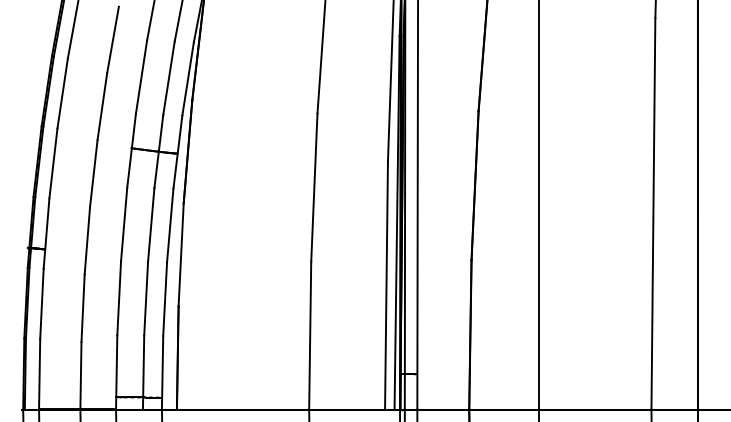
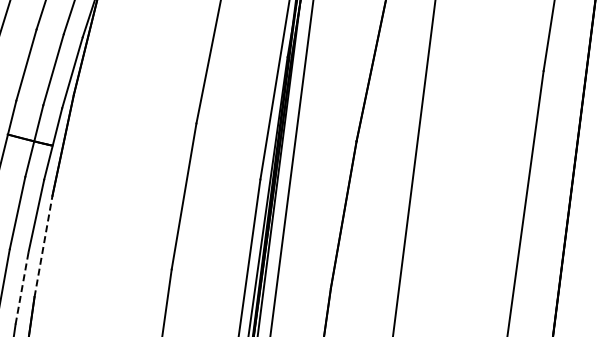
line: (181, 254) -> (43, 246), solid -> dashed
line: (165, 298) -> (22, 287), solid -> dashed

